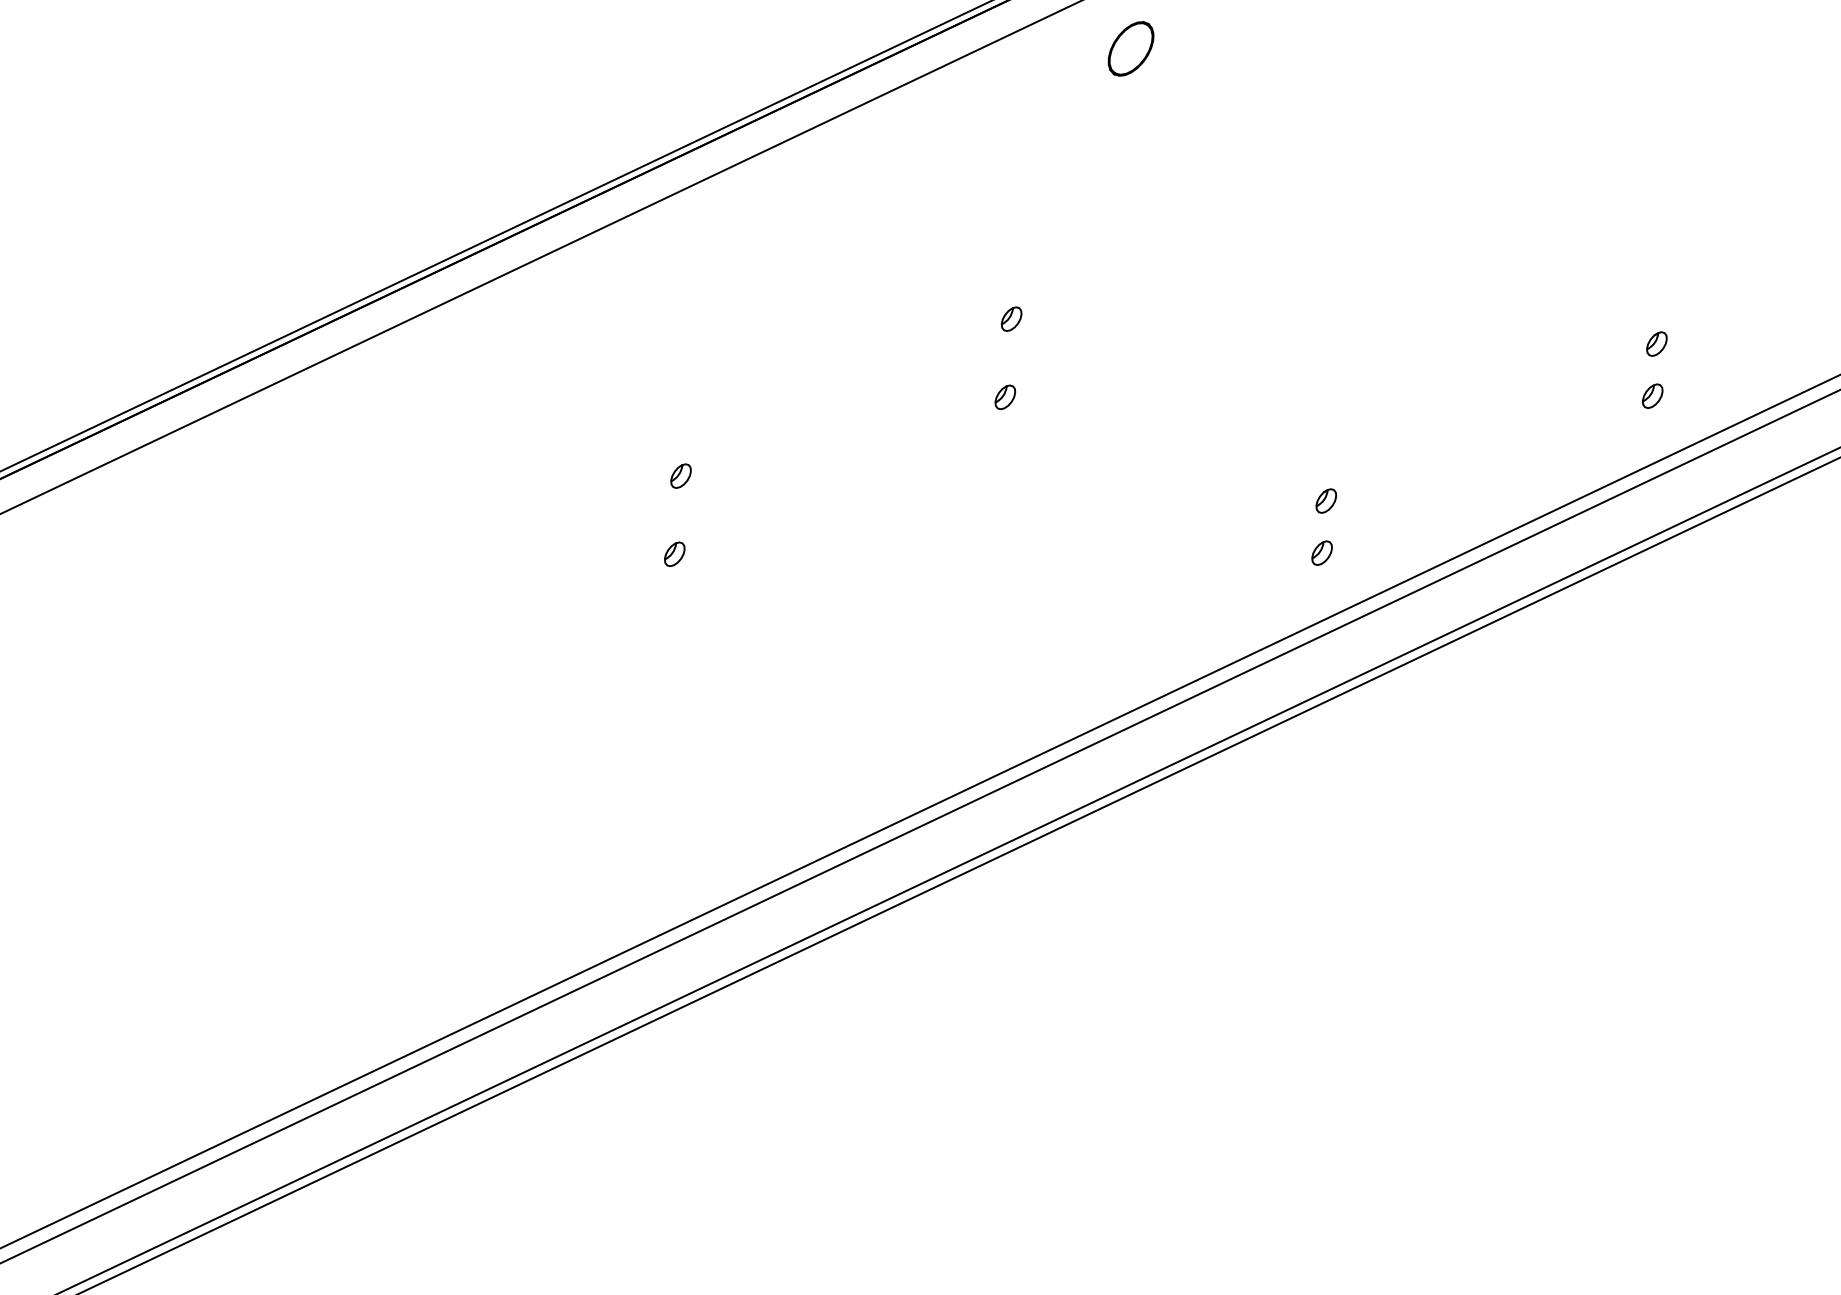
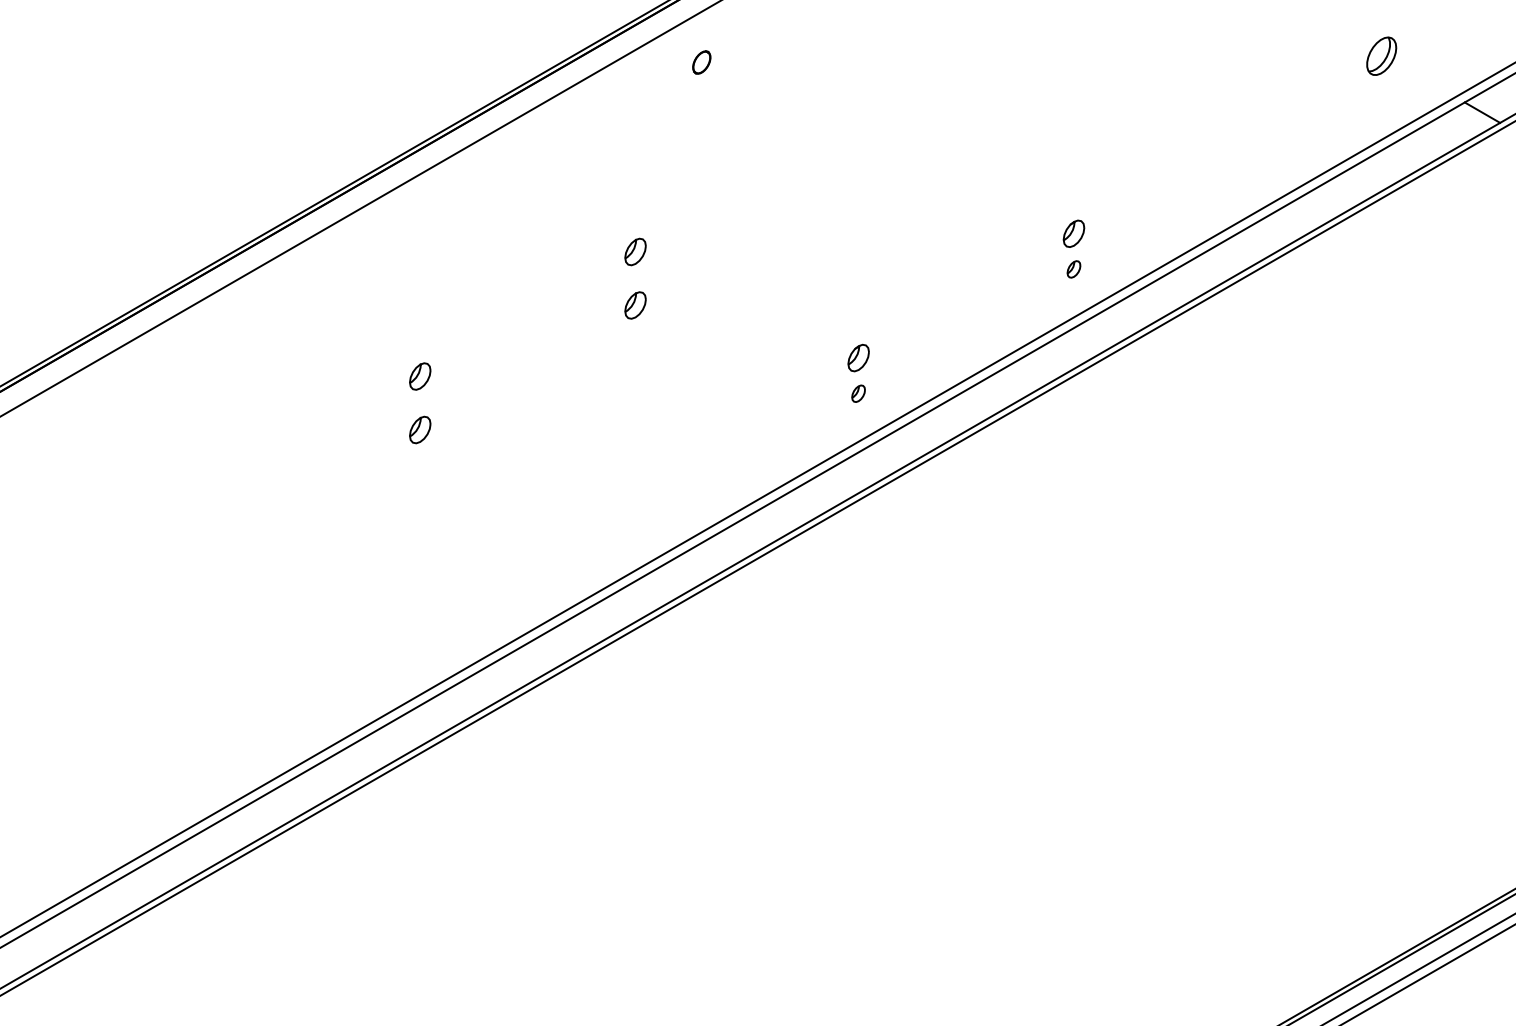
part: (1130, 48) -> (701, 62), size x0.6
part: (1011, 319) -> (635, 252), size x1.6
part: (1656, 343) -> (1073, 233), size x1.6
part: (1005, 397) -> (635, 305), size x1.6
part: (680, 476) -> (419, 376), size x1.6
part: (1326, 501) -> (858, 358), size x1.6
part: (673, 553) -> (419, 429), size x1.6

